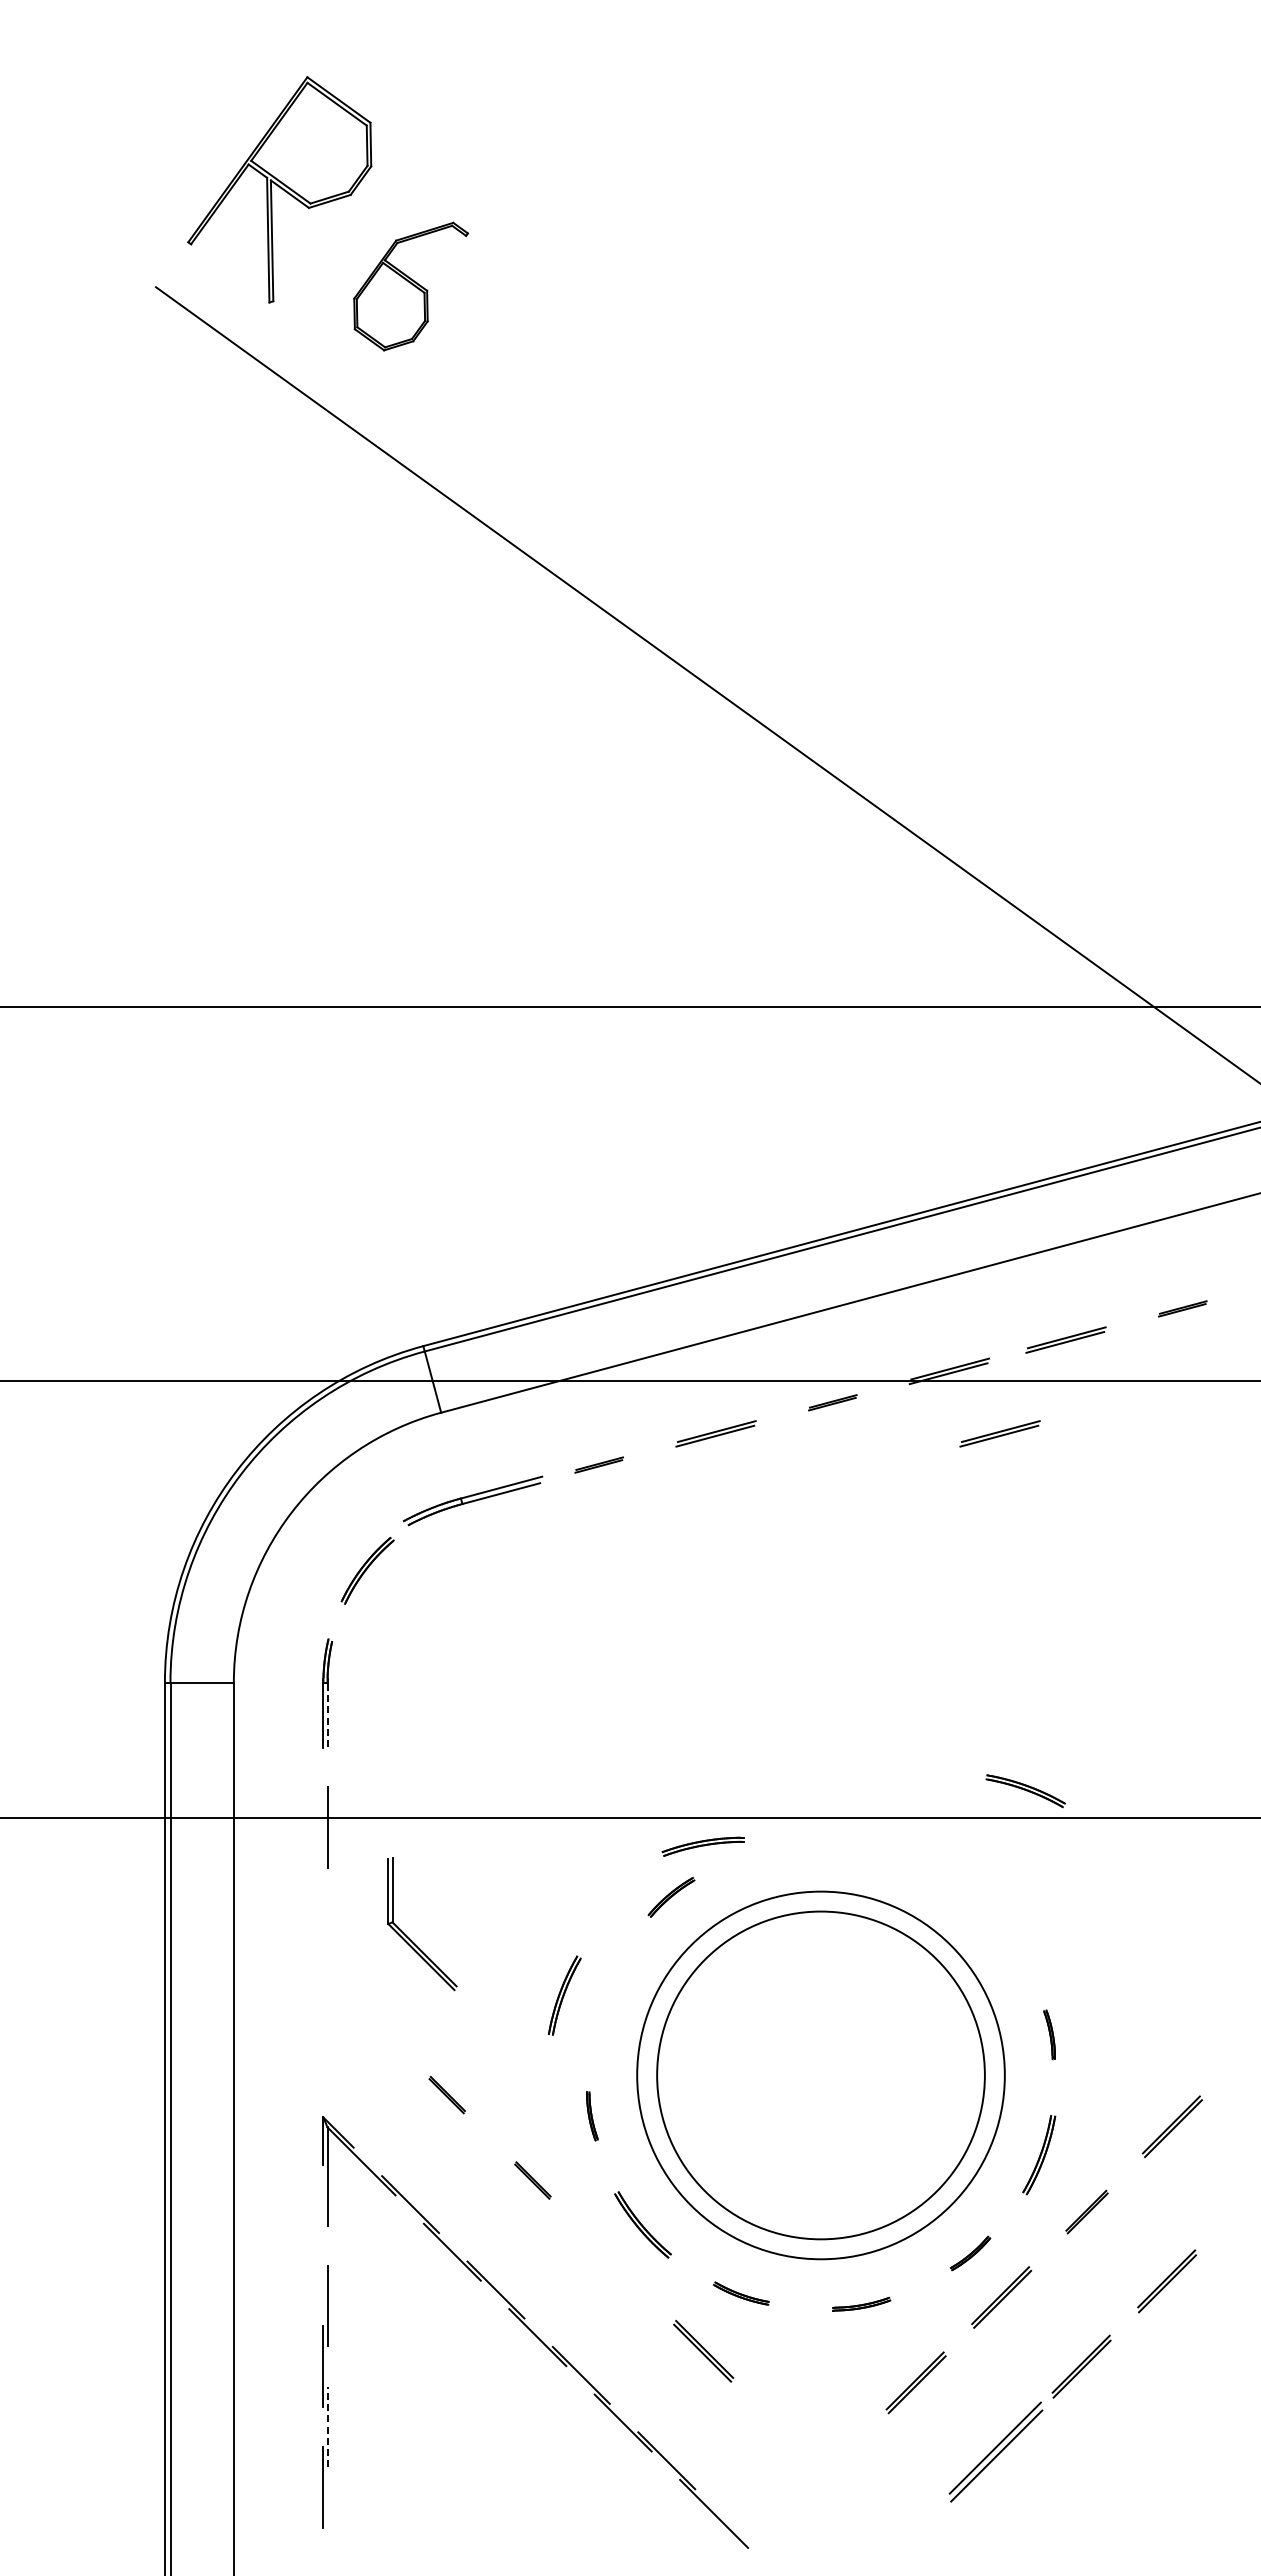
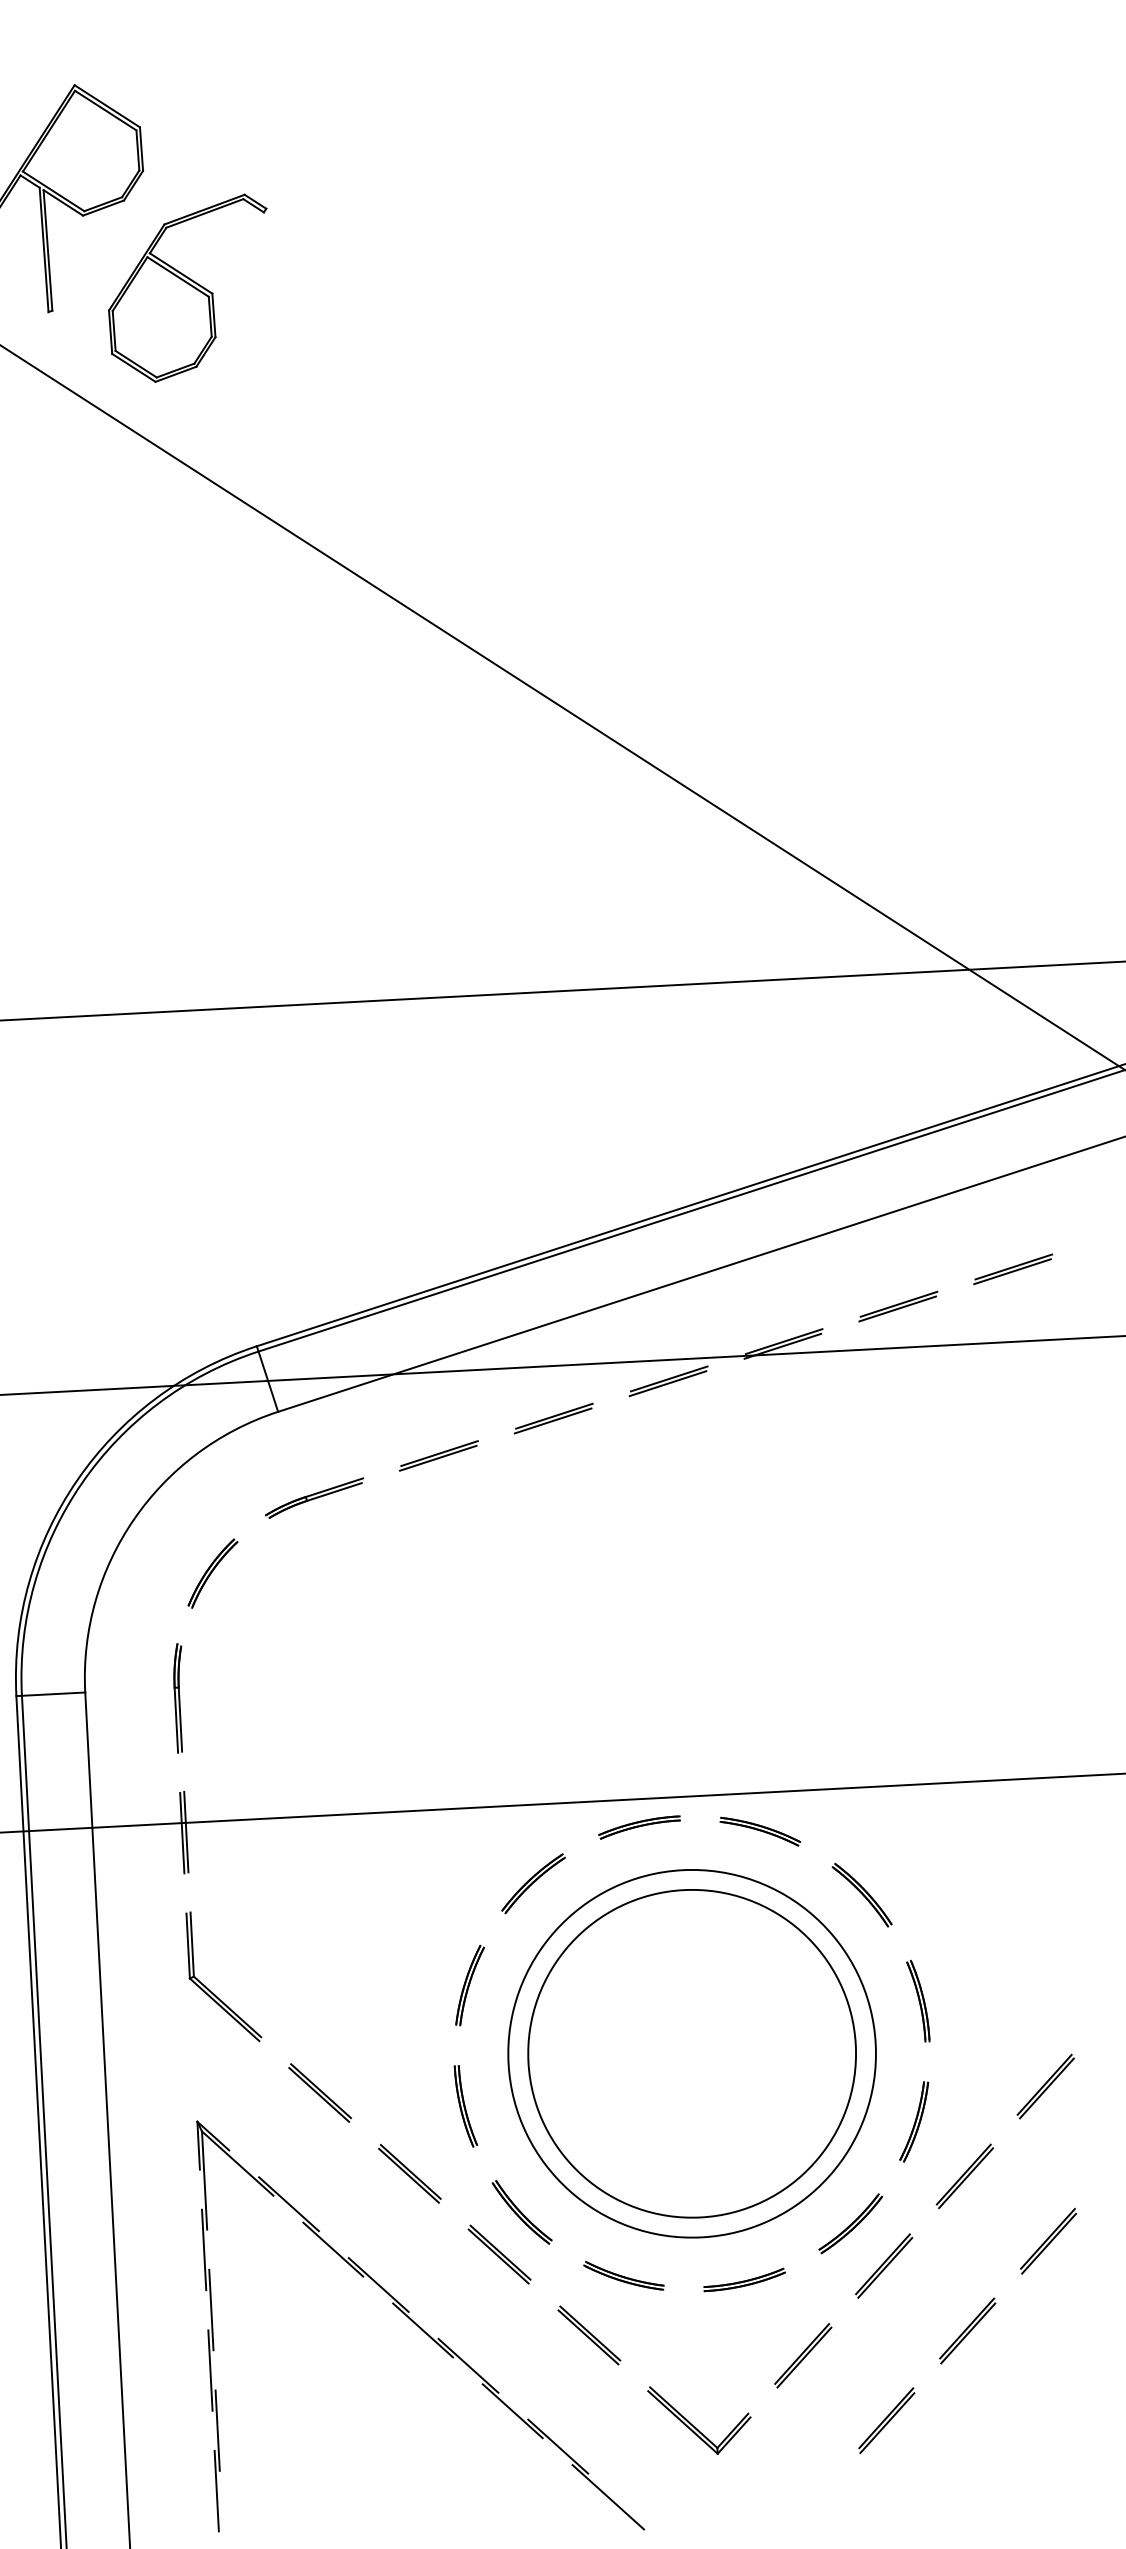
part: (410, 286) -> (188, 288), size x1.43
part: (1182, 1308) -> (1012, 1268), size x1.67
part: (832, 1402) -> (668, 1381), size x1.67
part: (999, 1433) -> (836, 1403), removed
part: (598, 1464) -> (437, 1455), size x1.67
part: (472, 1500) -> (314, 1497), size x0.71
line: (327, 1714) -> (180, 1719), dashed -> solid
part: (1025, 1791) -> (760, 1831), moved
line: (323, 1828) -> (182, 1833), added
part: (702, 1846) -> (638, 1827), moved
part: (671, 1897) -> (533, 1883), size x1.43
part: (998, 1925) -> (861, 1894), added
part: (409, 1937) -> (211, 1990), moved
part: (564, 1995) -> (469, 1985), moved
part: (1049, 2034) -> (918, 2000), size x1.67
part: (446, 2094) -> (319, 2092), size x1.67
part: (592, 2115) -> (466, 2105), size x1.67
part: (532, 2180) -> (409, 2173), size x1.67
part: (1086, 2211) -> (964, 2175), size x1.43
line: (323, 2245) -> (204, 2249), added
part: (970, 2253) -> (850, 2223), size x1.67
part: (617, 2265) -> (498, 2254), added
part: (741, 2293) -> (624, 2275), size x1.43
part: (861, 2304) -> (744, 2280), size x1.43
line: (327, 2426) -> (217, 2430), dashed -> solid
part: (803, 2446) -> (694, 2425), added
part: (996, 2451) -> (887, 2420), size x0.62

